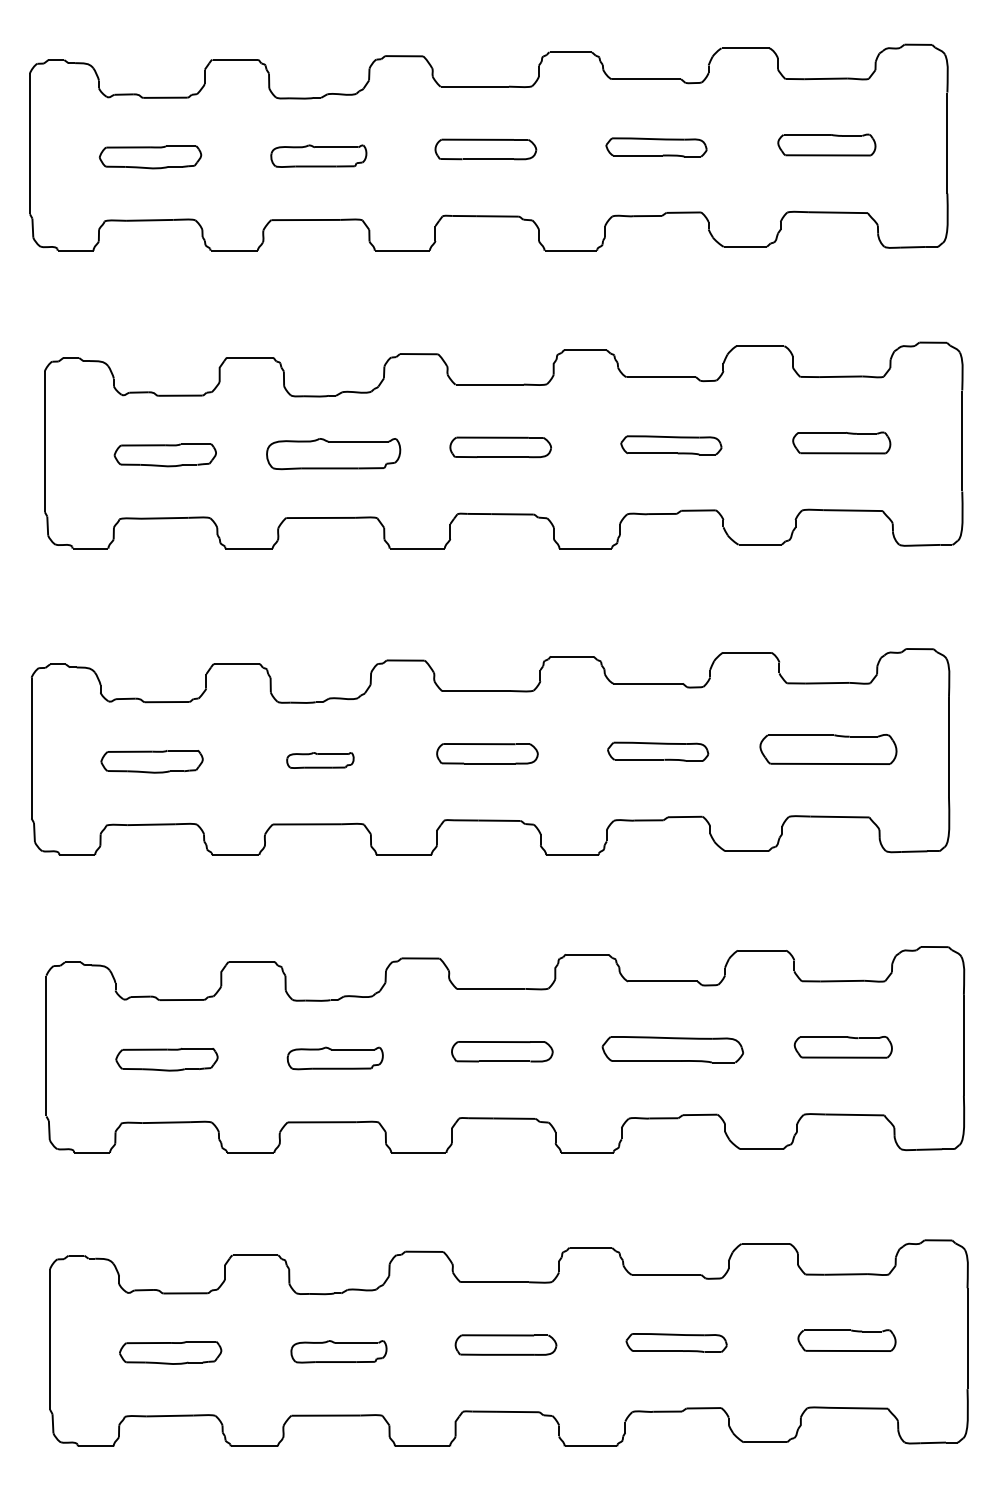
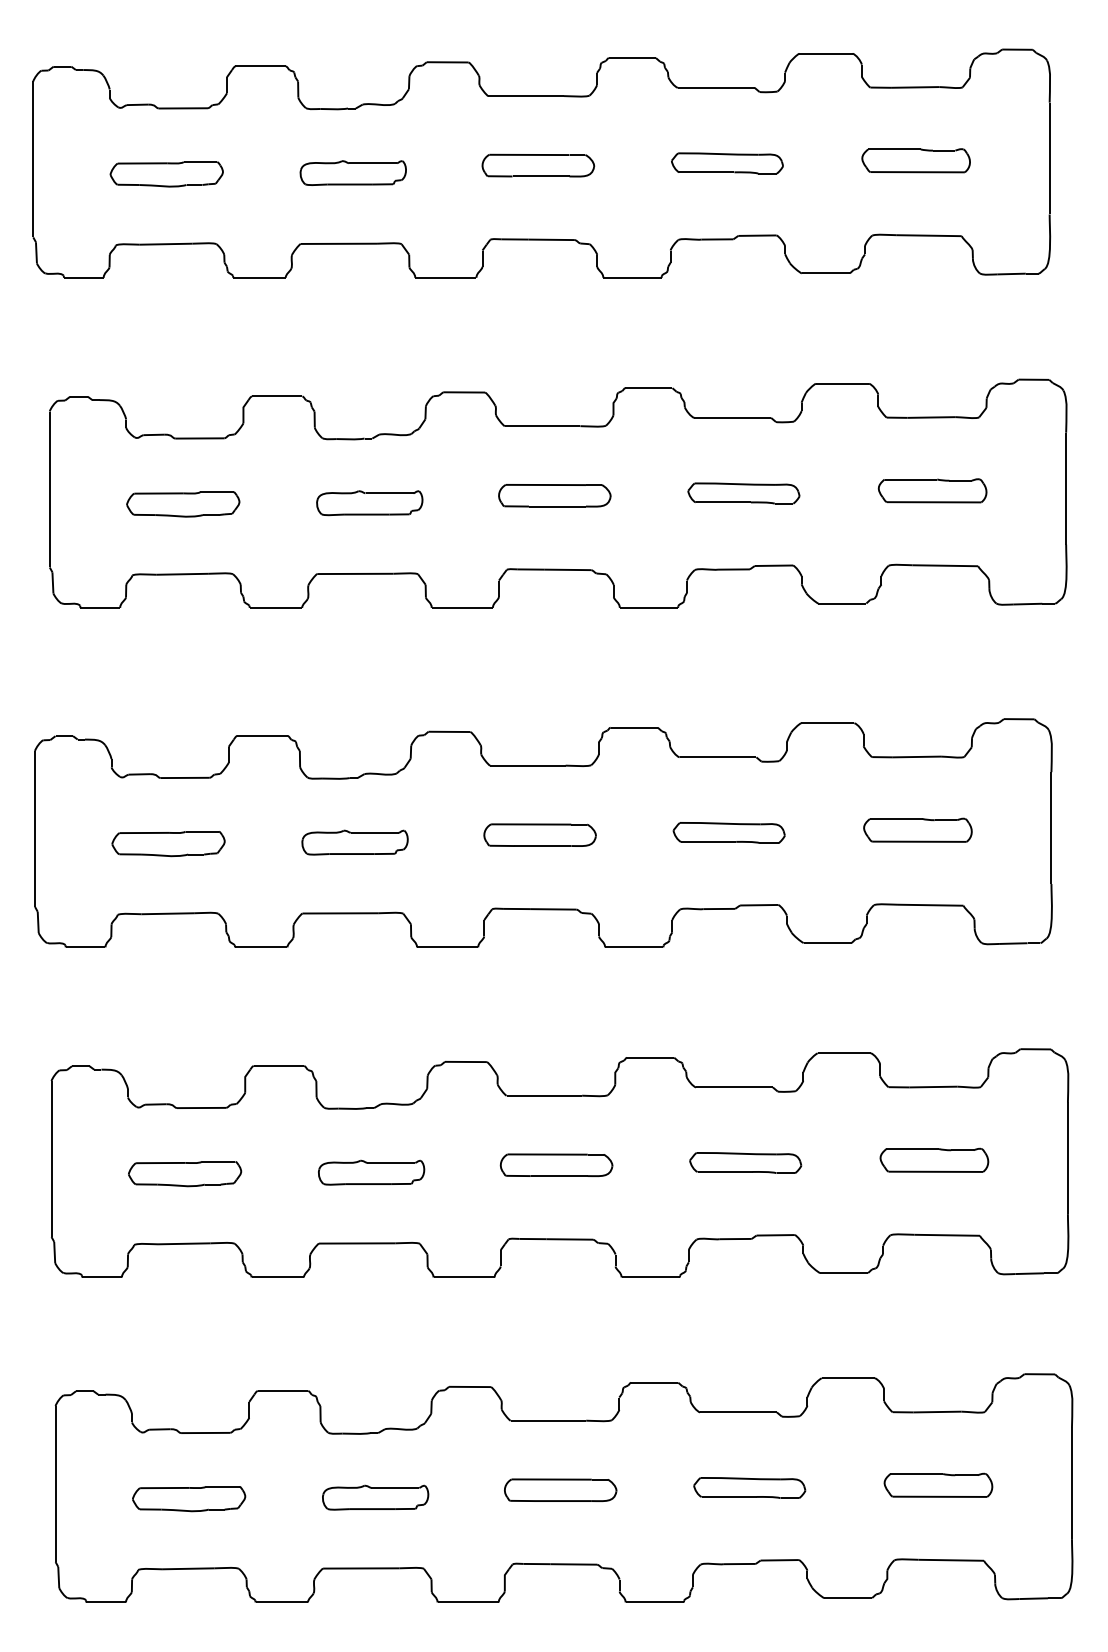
part: (333, 454) -> (369, 503), size x0.71
part: (828, 748) -> (917, 829), size x0.71
part: (319, 760) -> (354, 842), size x1.43
part: (672, 1049) -> (745, 1162), size x0.71

